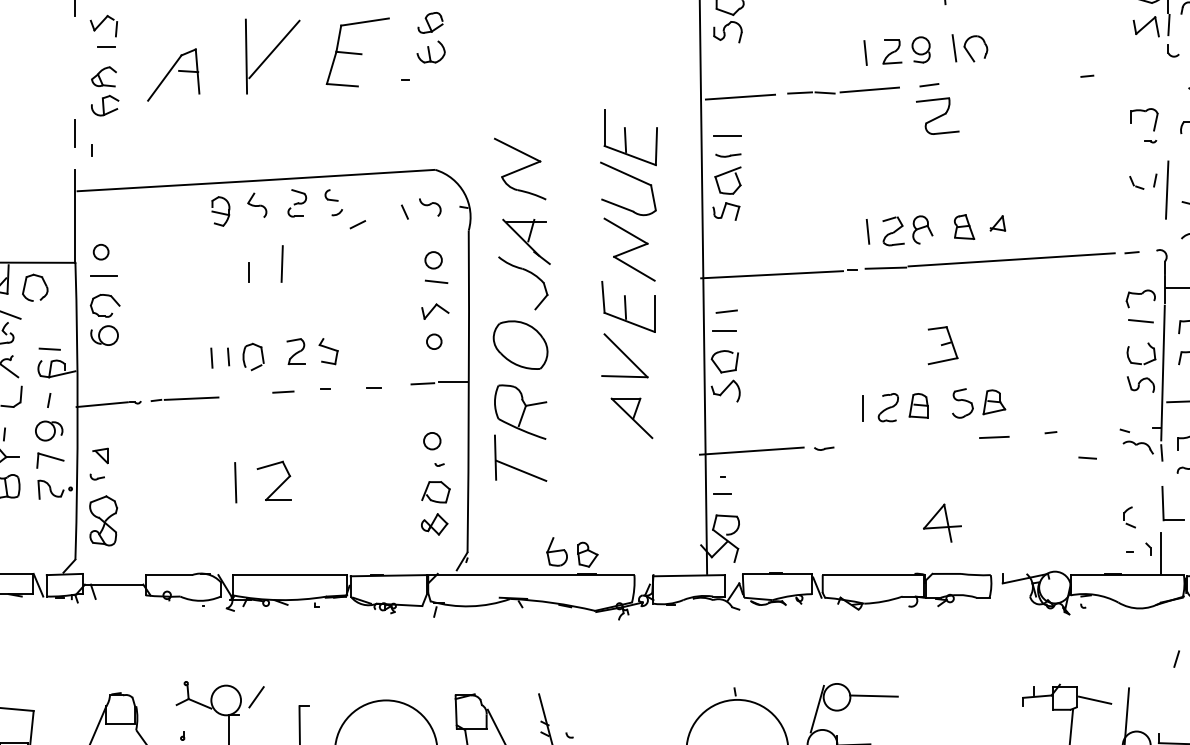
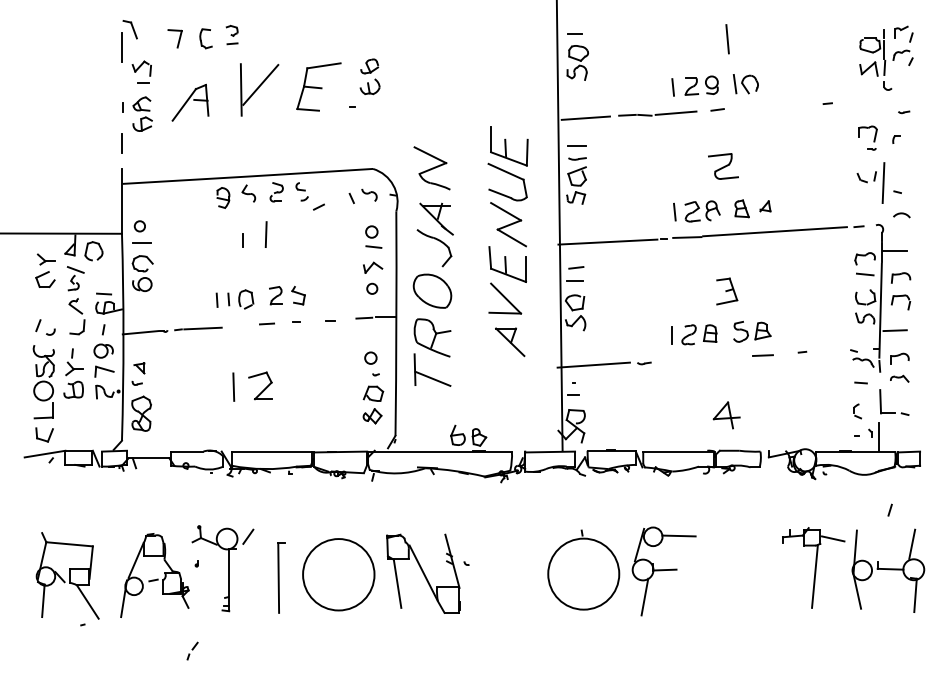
part: (937, 116) -> (723, 166), moved
line: (91, 150) -> (122, 107), moved
line: (1086, 457) -> (860, 382), moved

